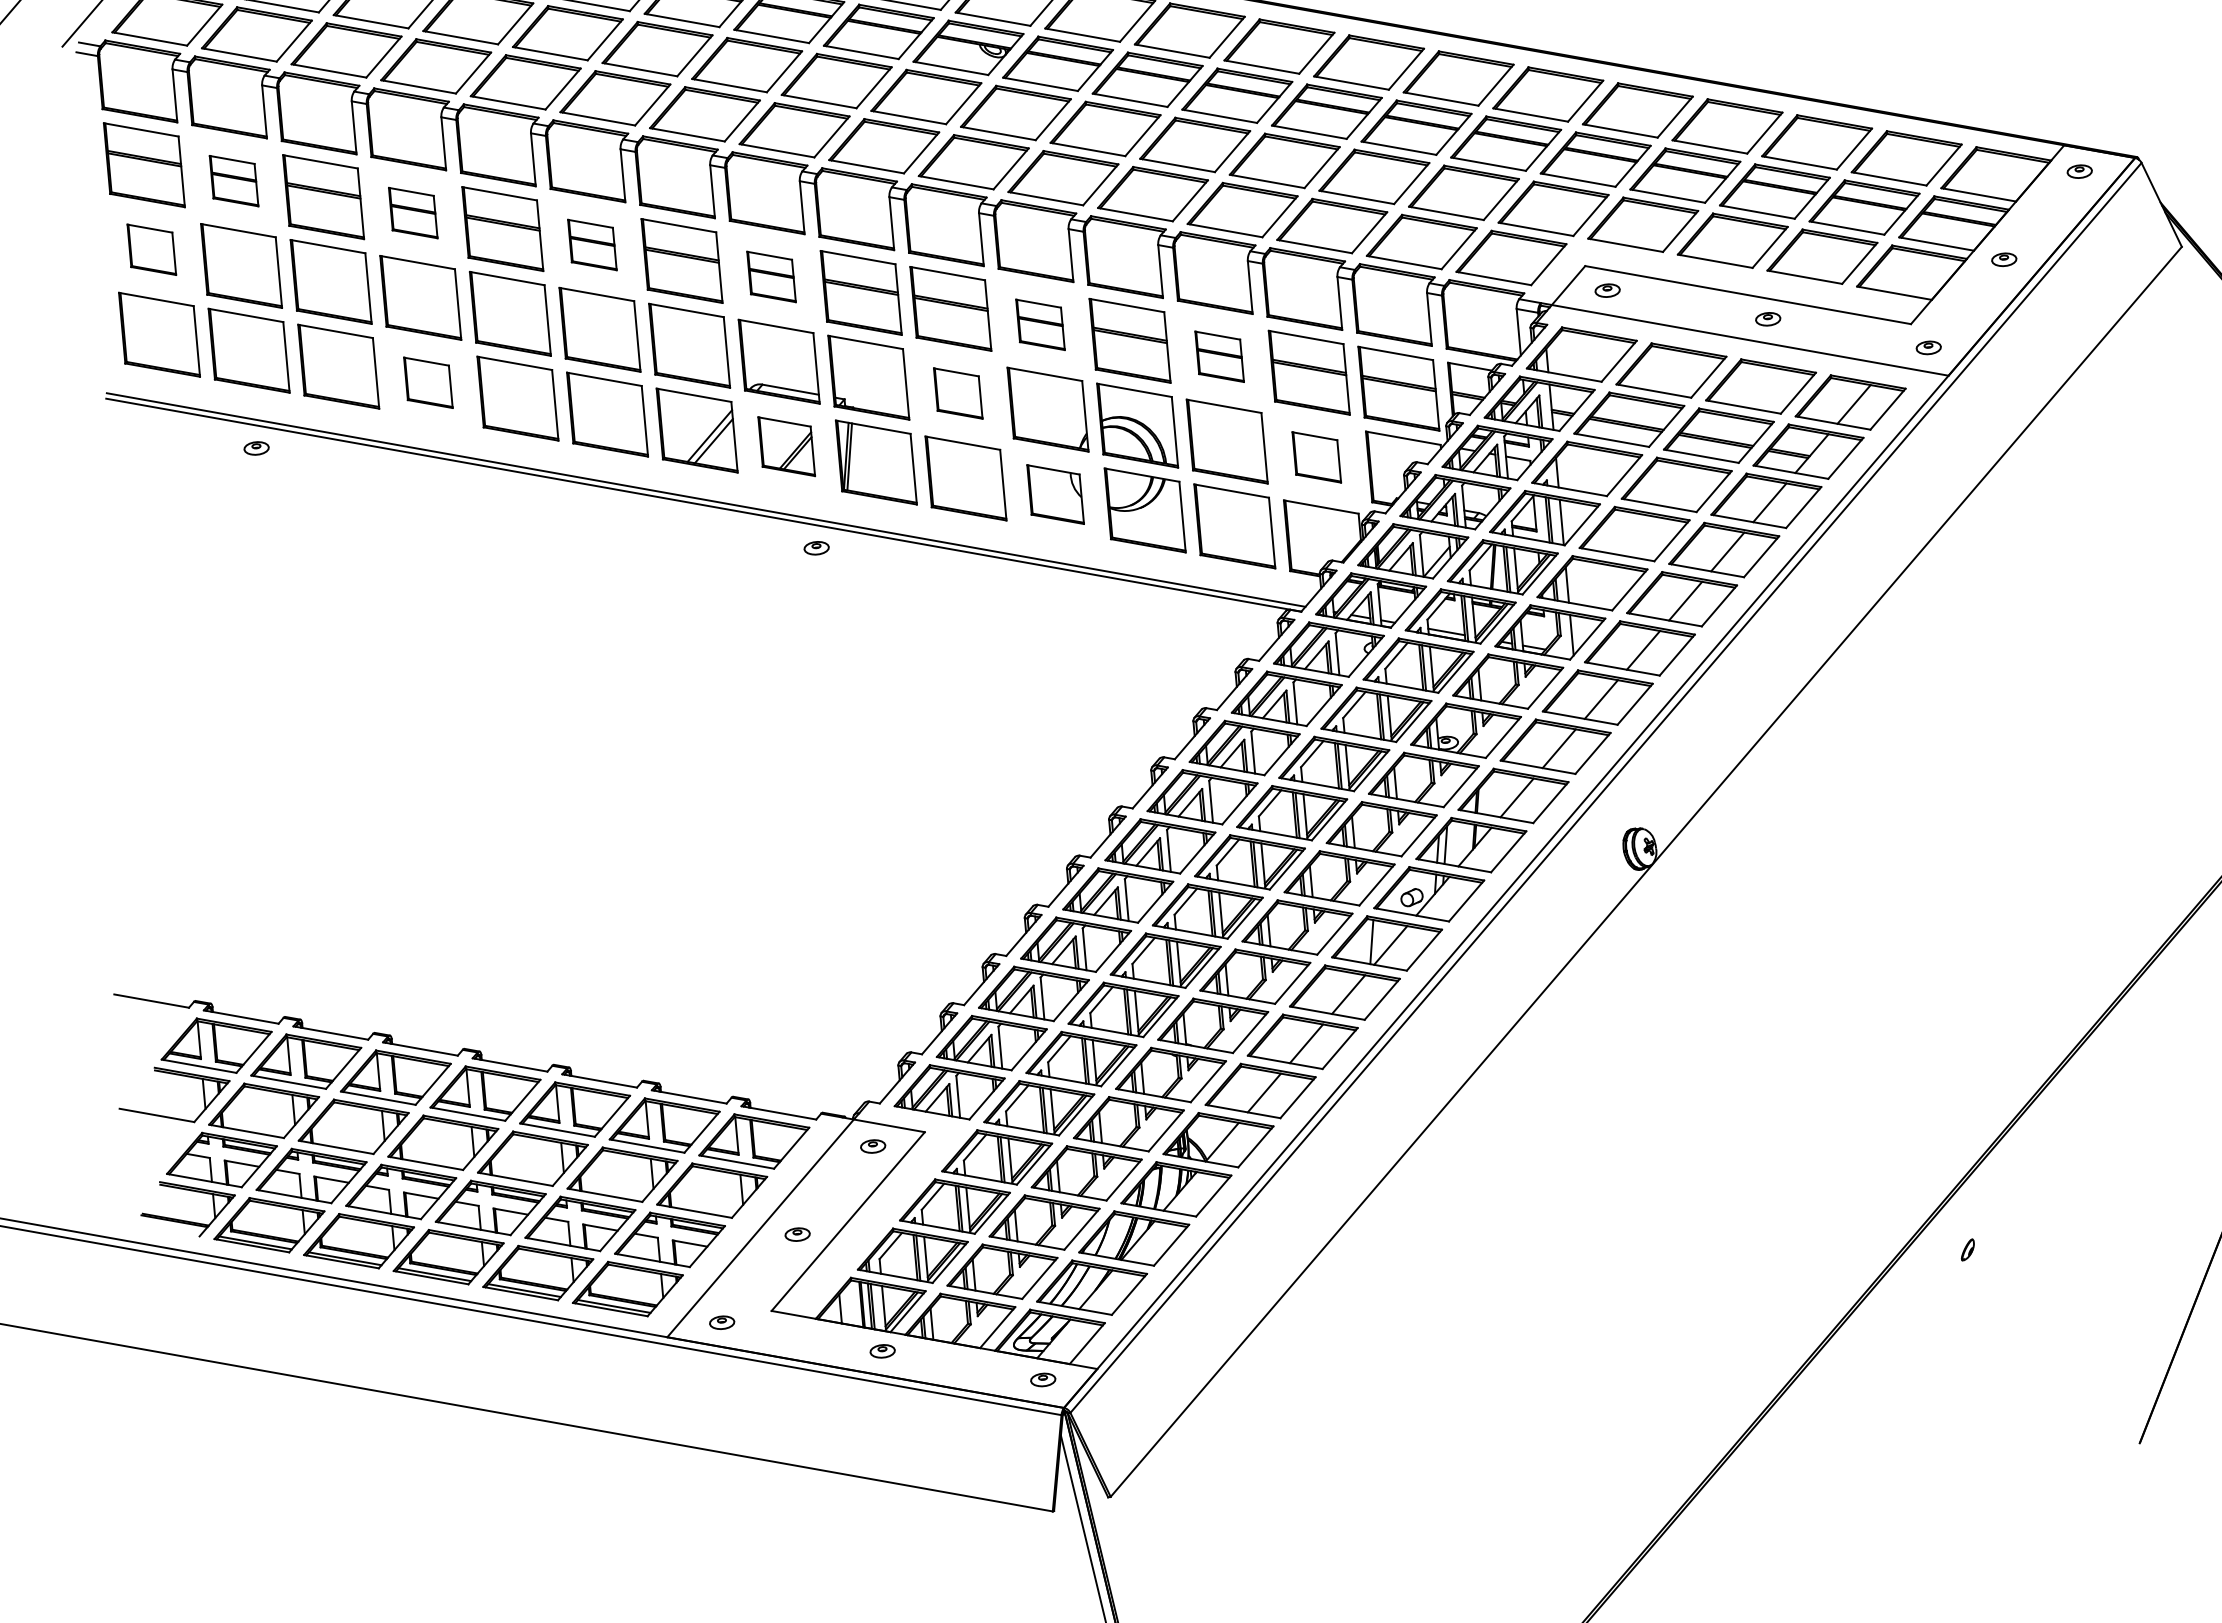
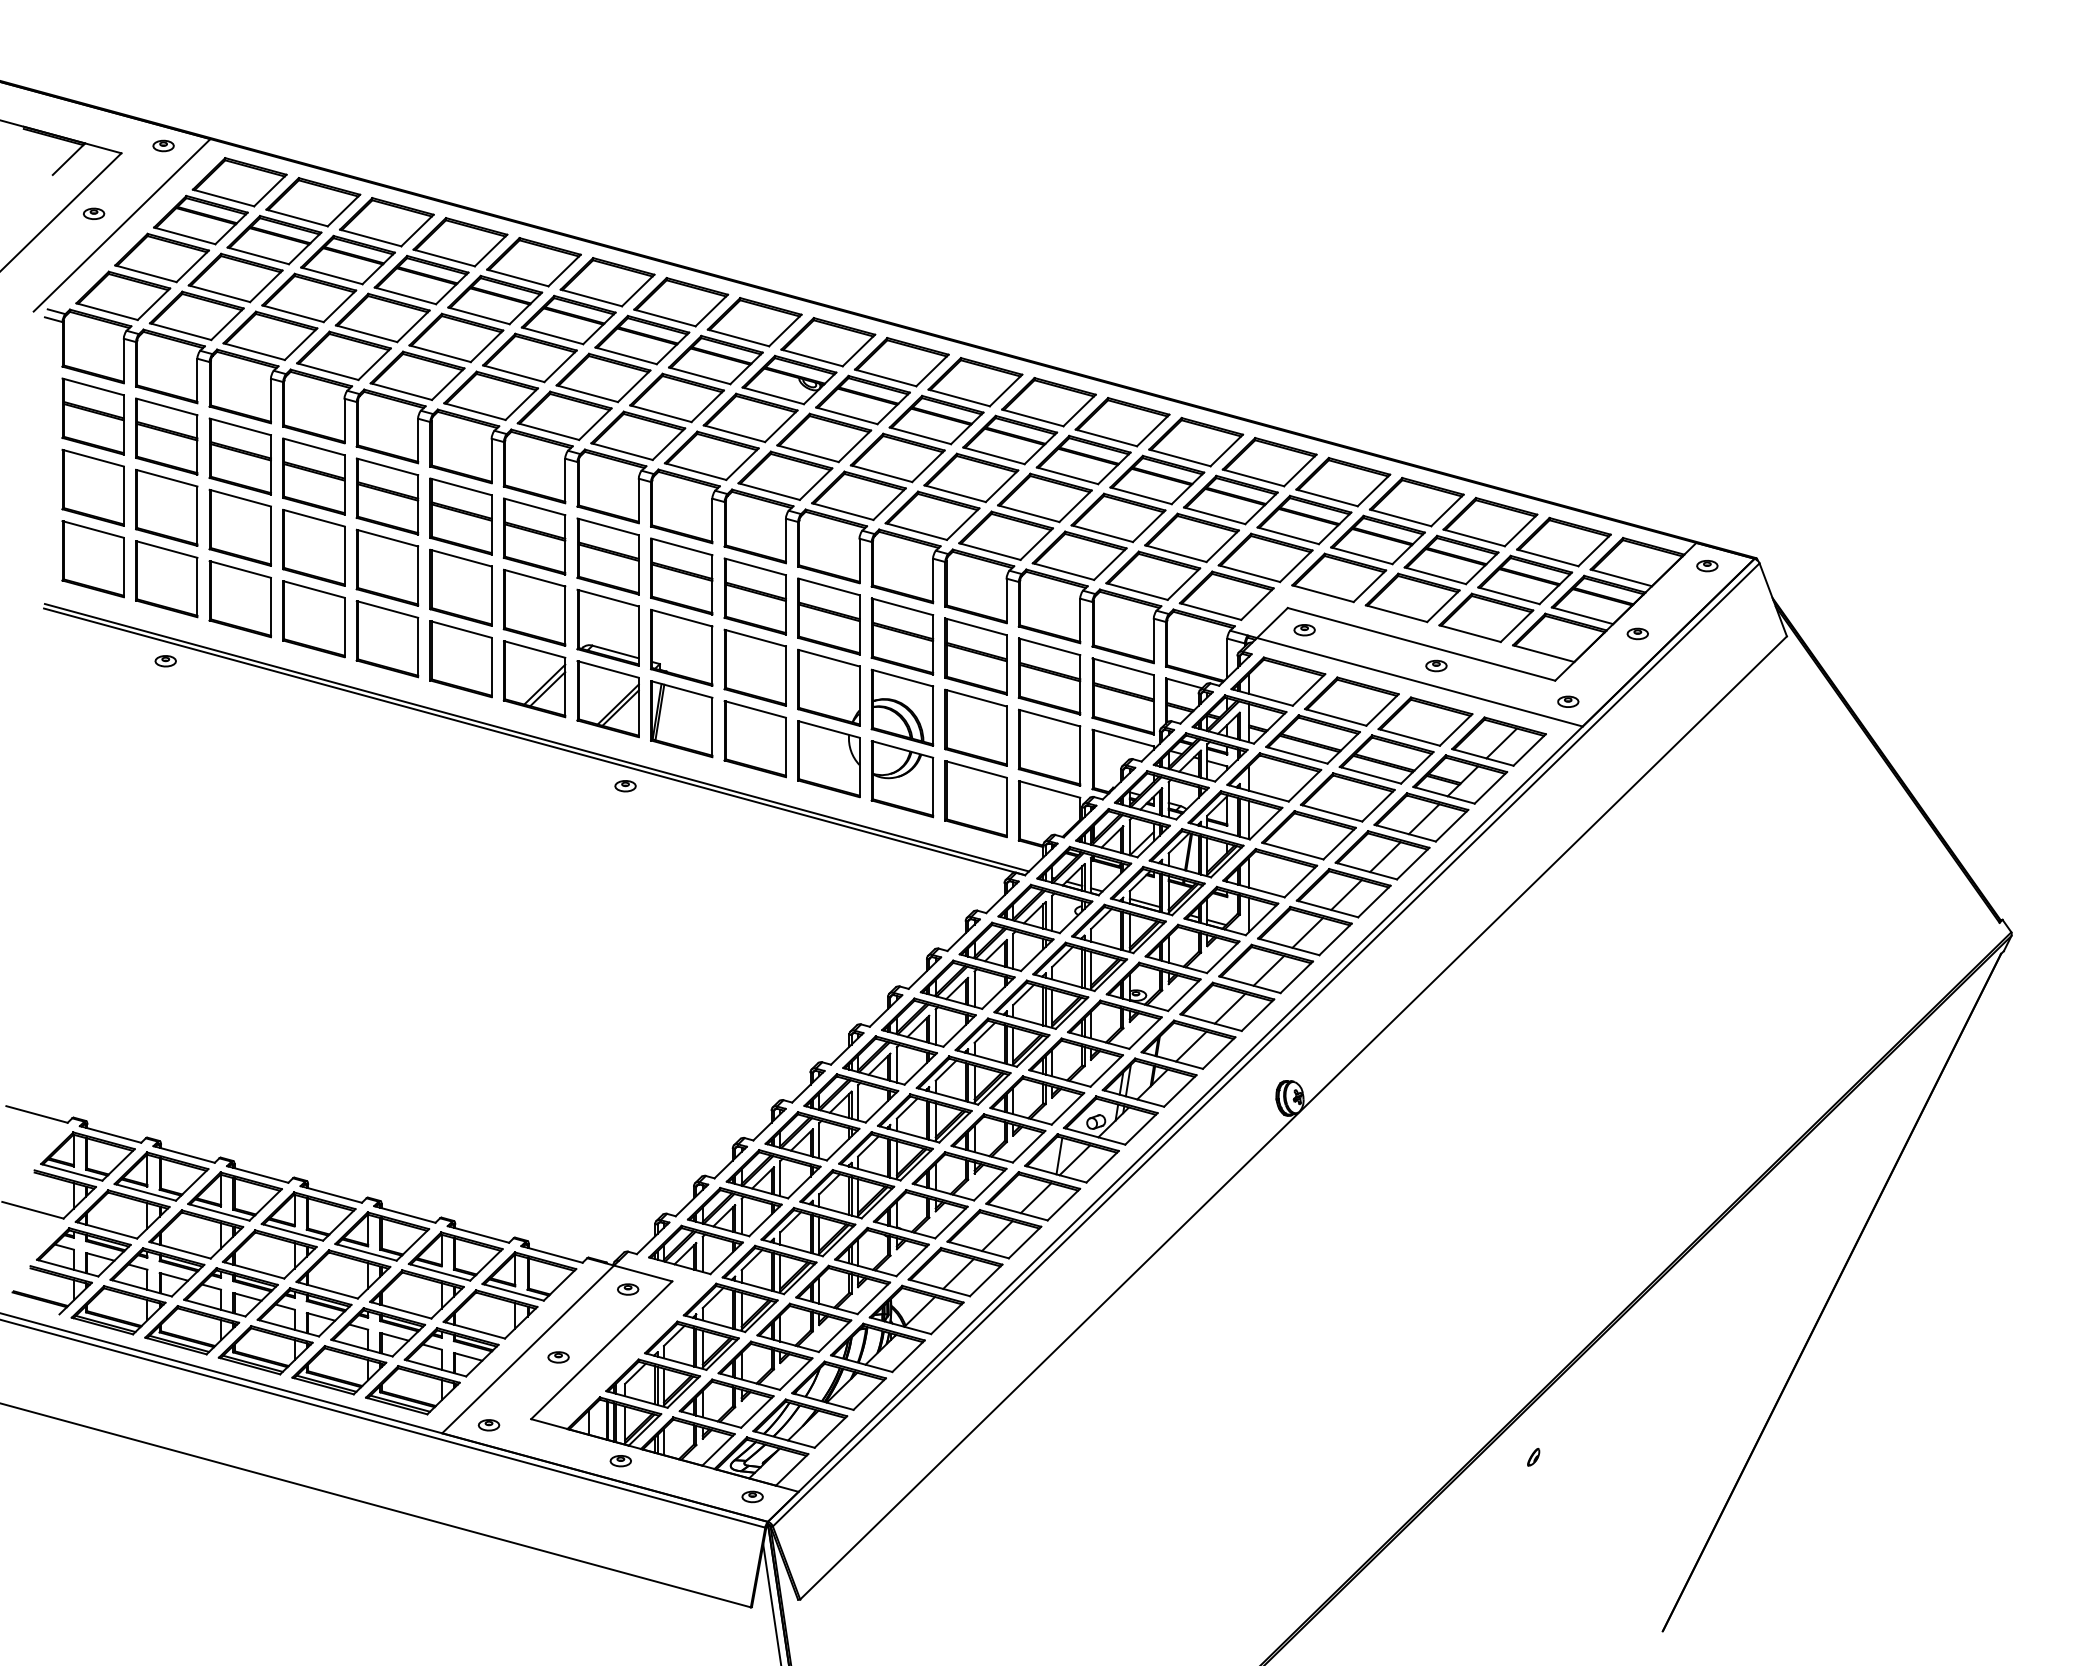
part: (233, 181) -> (166, 436), size x1.67
part: (412, 213) -> (313, 476), size x1.67
part: (591, 245) -> (460, 516), size x1.67
part: (151, 249) -> (92, 487), size x1.67
part: (770, 277) -> (607, 556), size x1.67
part: (1039, 324) -> (828, 616), size x1.67
part: (1219, 356) -> (975, 656), size x1.67
part: (427, 383) -> (313, 619), size x1.67
part: (957, 393) -> (754, 667), size x1.67
part: (785, 447) -> (607, 699), size x1.43
part: (1316, 457) -> (1049, 747), size x1.67
part: (1055, 494) -> (828, 759), size x1.43

